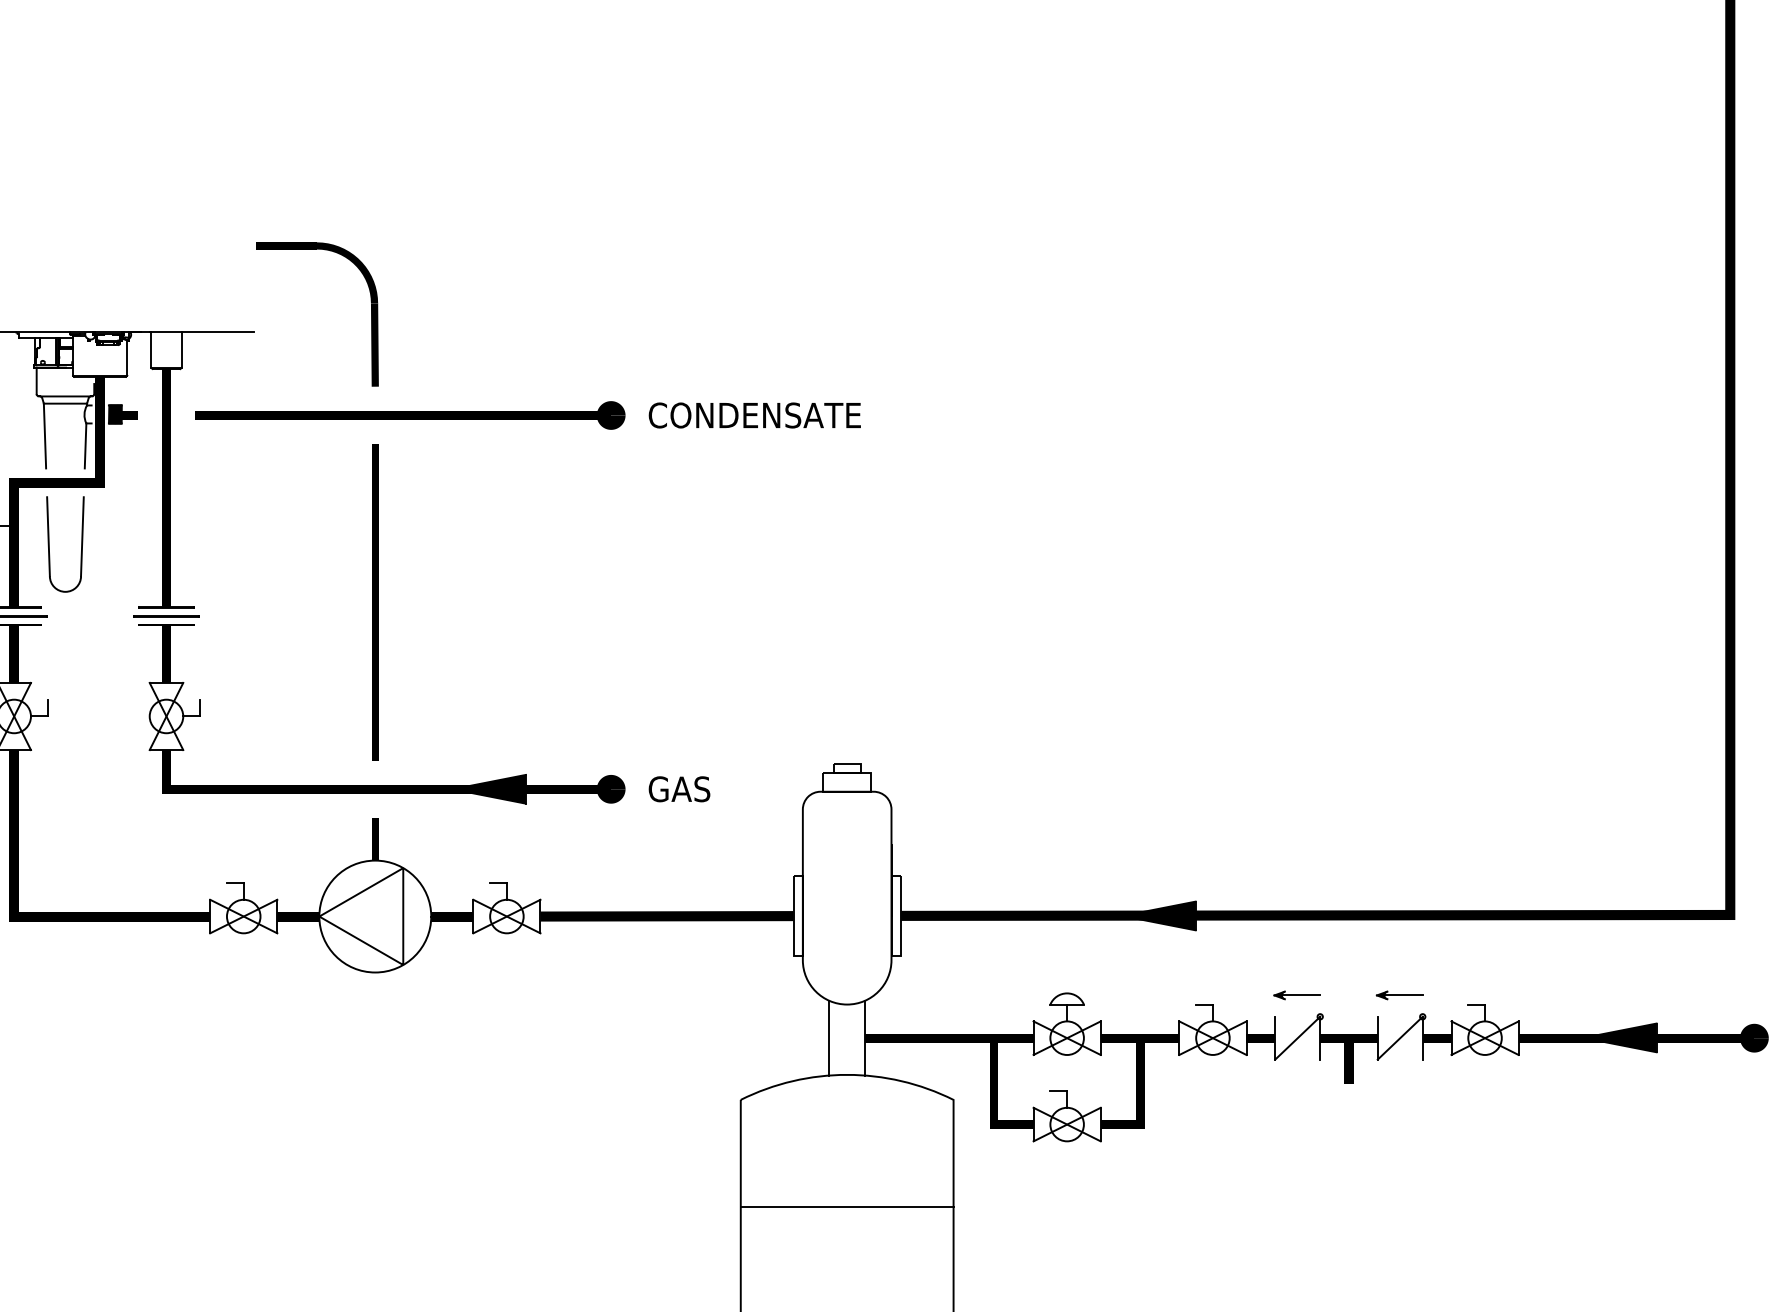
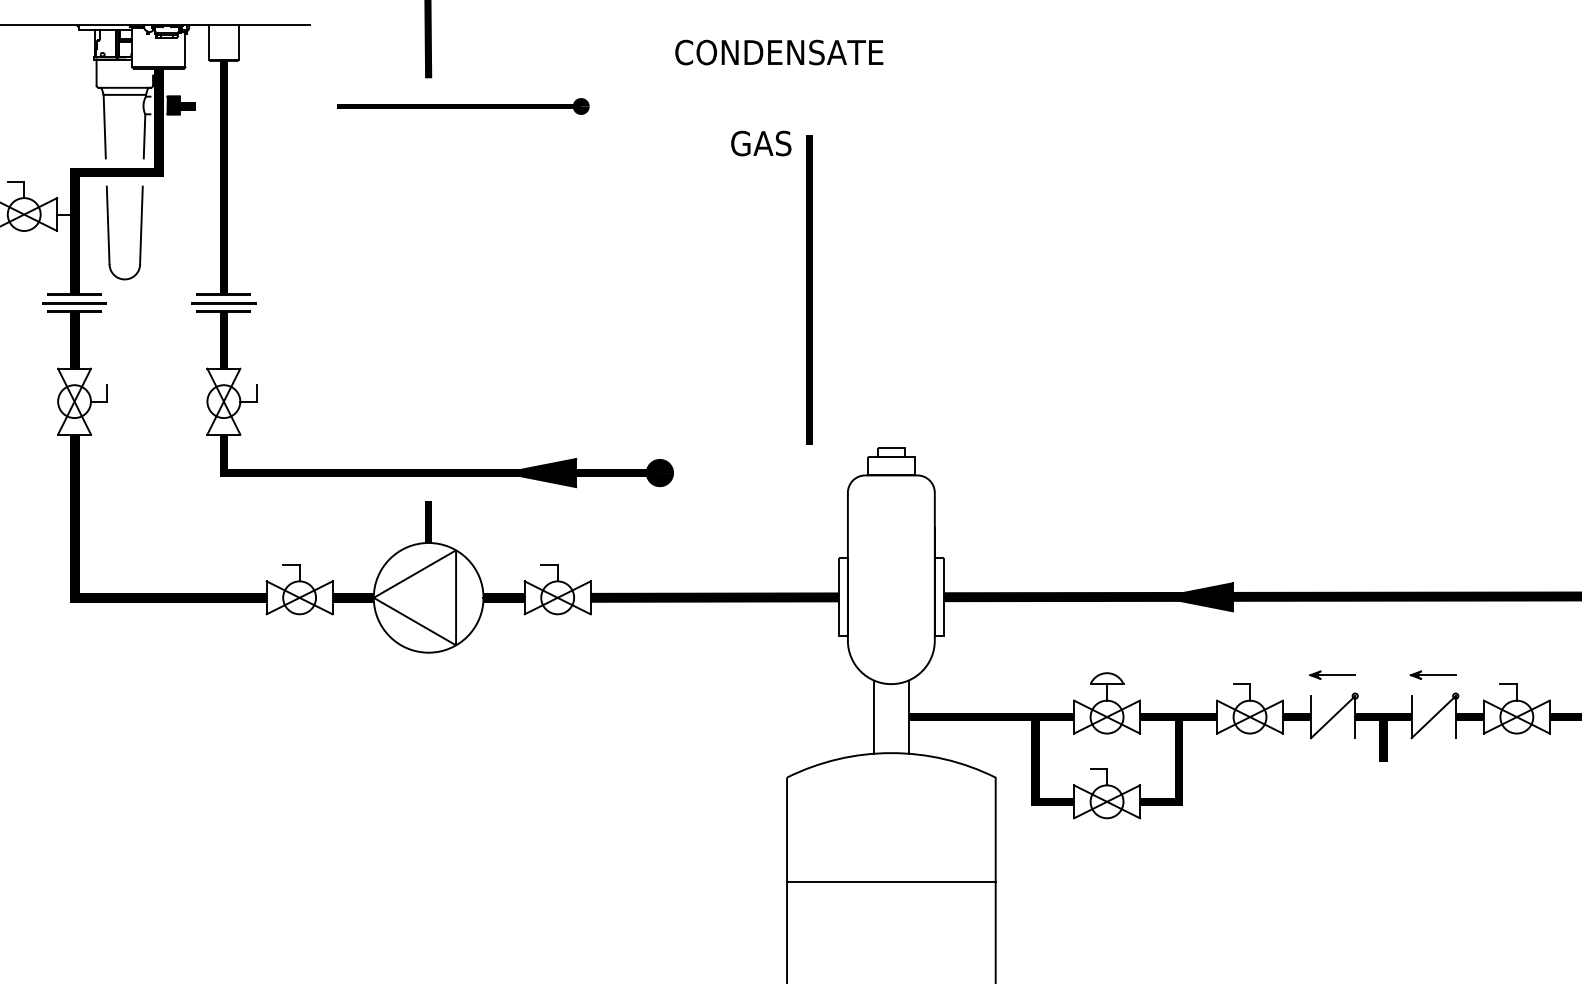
part: (410, 415) -> (463, 106), size x0.6
text: (754, 415) -> (778, 52), moved
line: (375, 602) -> (809, 289), moved
text: (679, 789) -> (761, 143), moved

